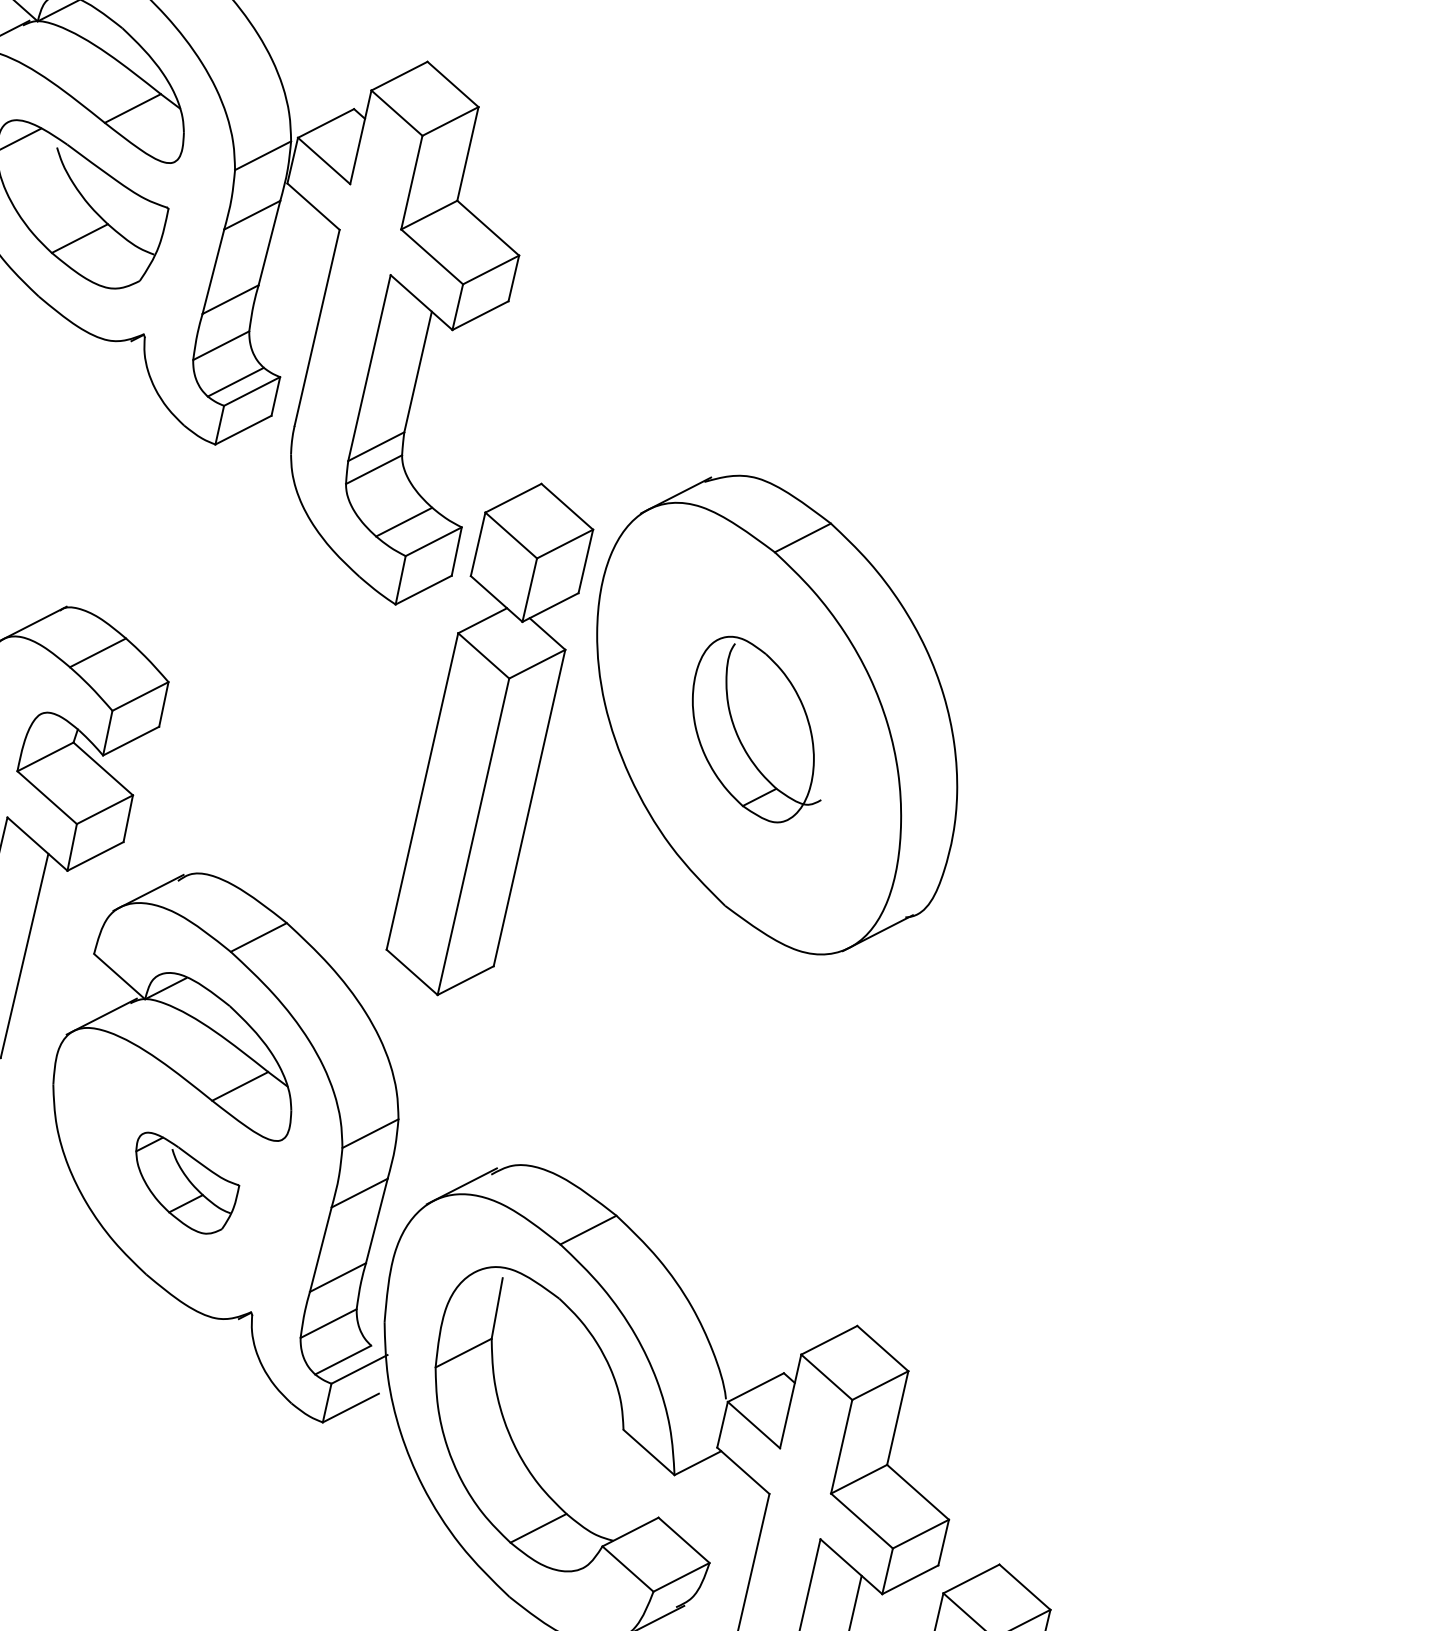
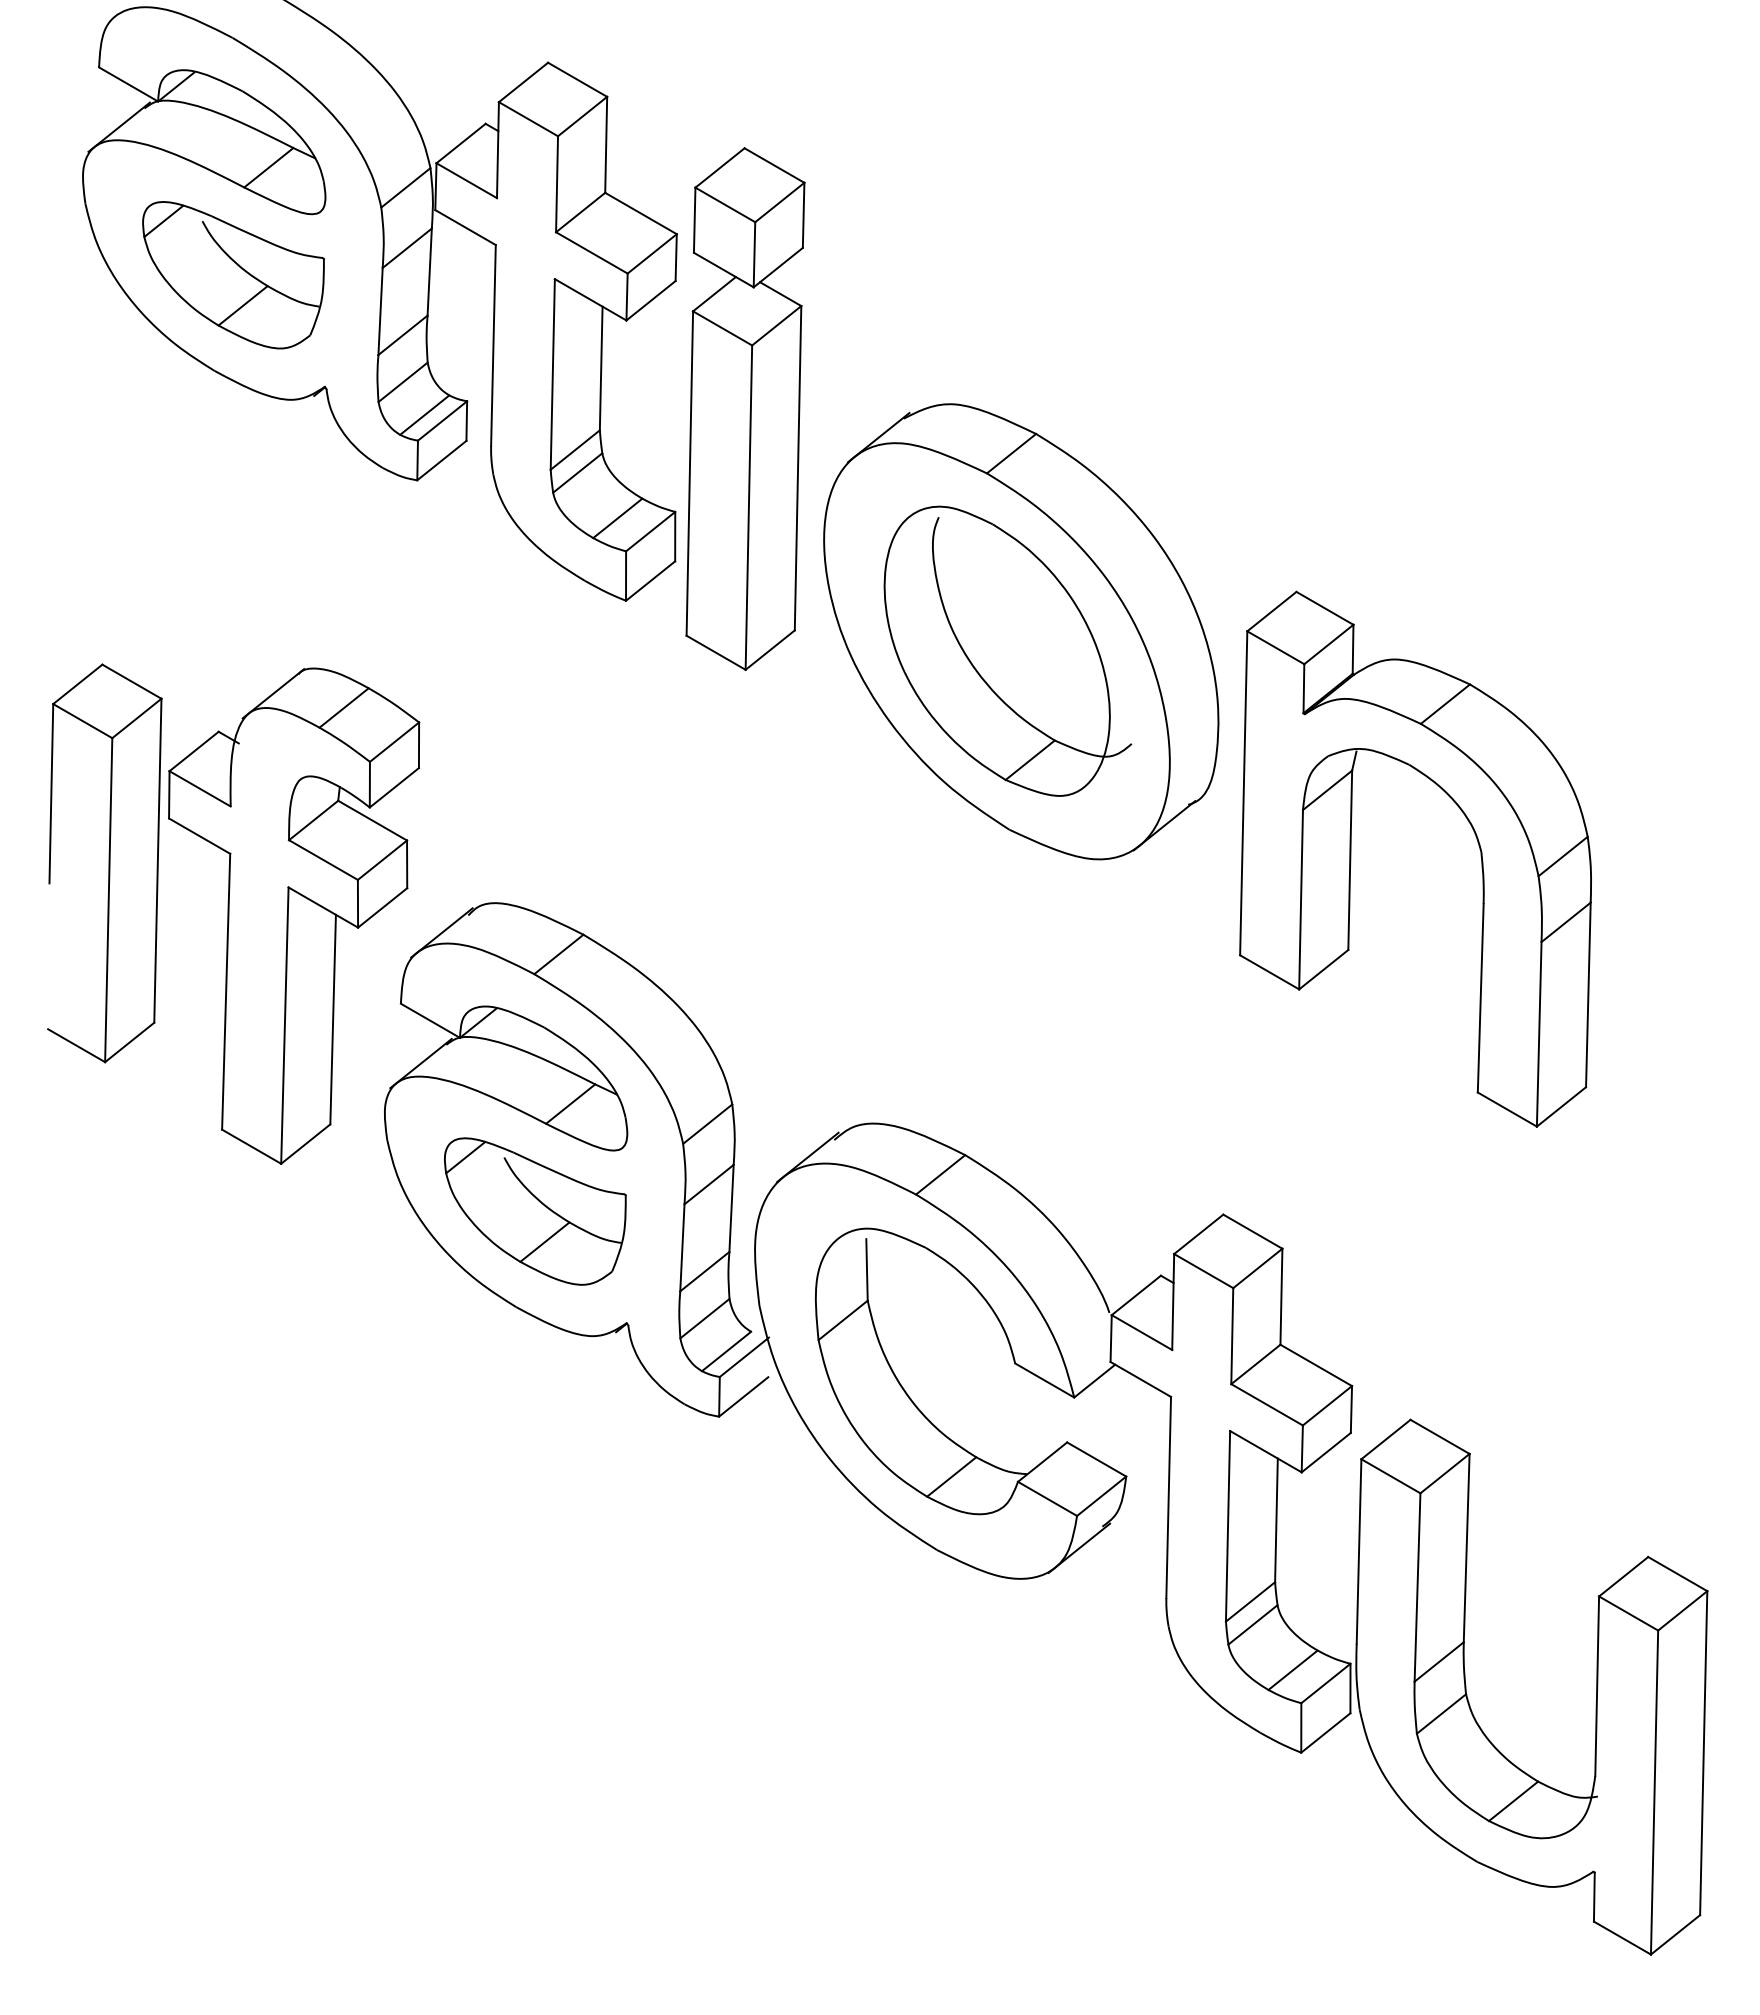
part: (759, 729) -> (1007, 650), size x1.67
part: (490, 738) -> (745, 408), moved
part: (1179, 1004) -> (1474, 834), added
part: (184, 1184) -> (535, 1211), size x1.67

